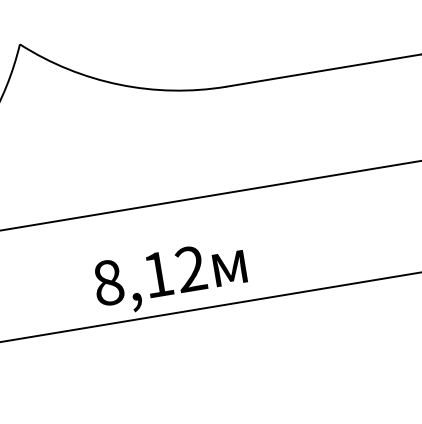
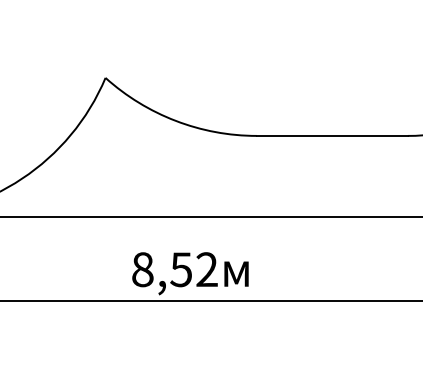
text: (156, 274) -> (180, 269), 8,12 -> 8,52

